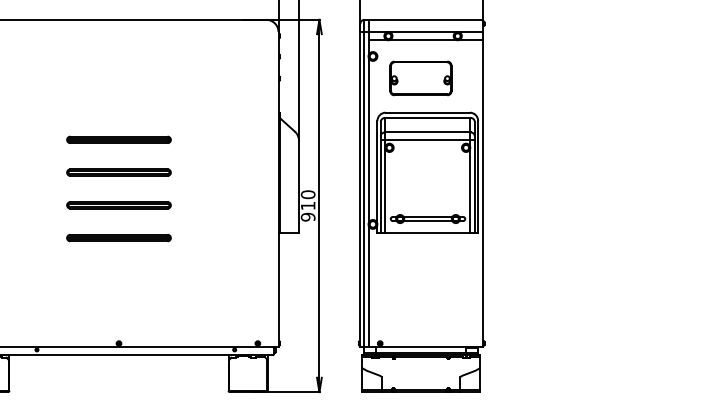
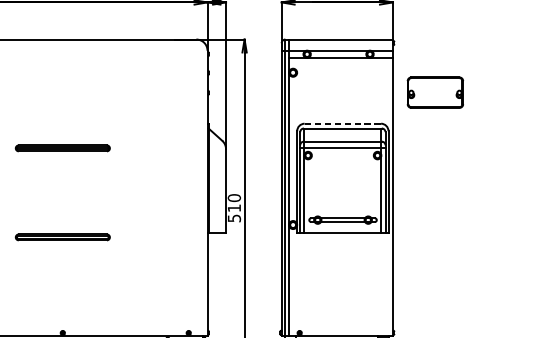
part: (420, 78) -> (435, 92), moved
line: (428, 112) -> (343, 123), solid -> dashed
part: (118, 172) -> (62, 177), removed
part: (118, 205) -> (62, 207), removed
text: (307, 216) -> (233, 217), 910 -> 510

